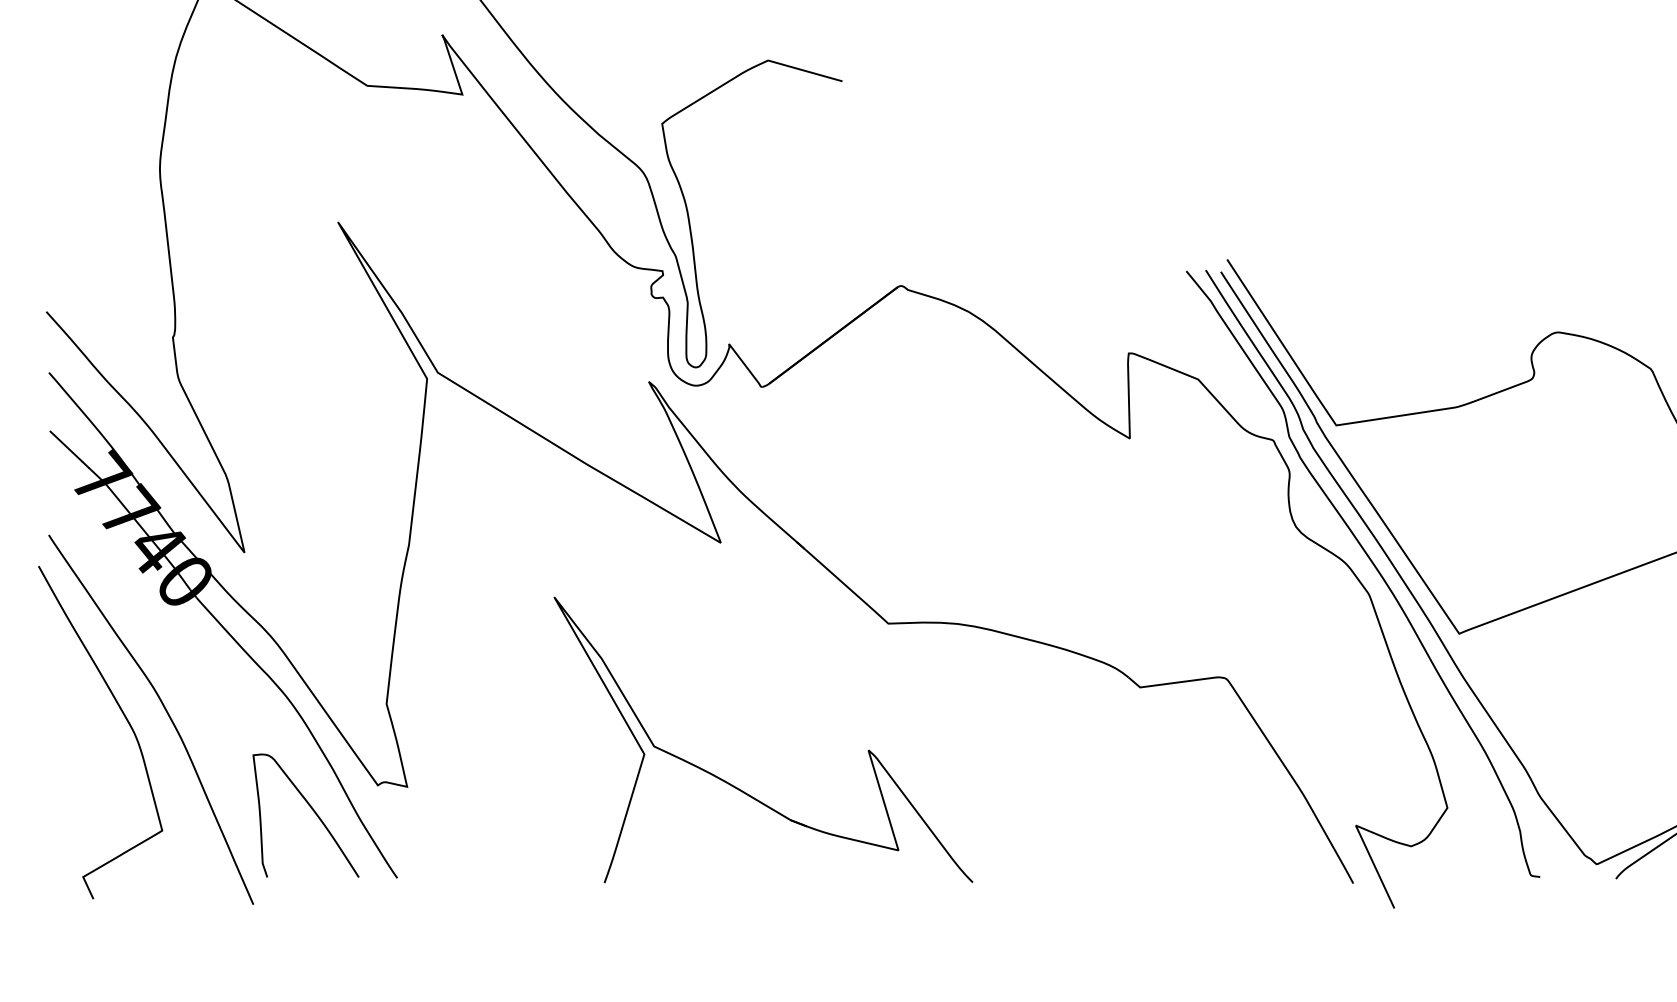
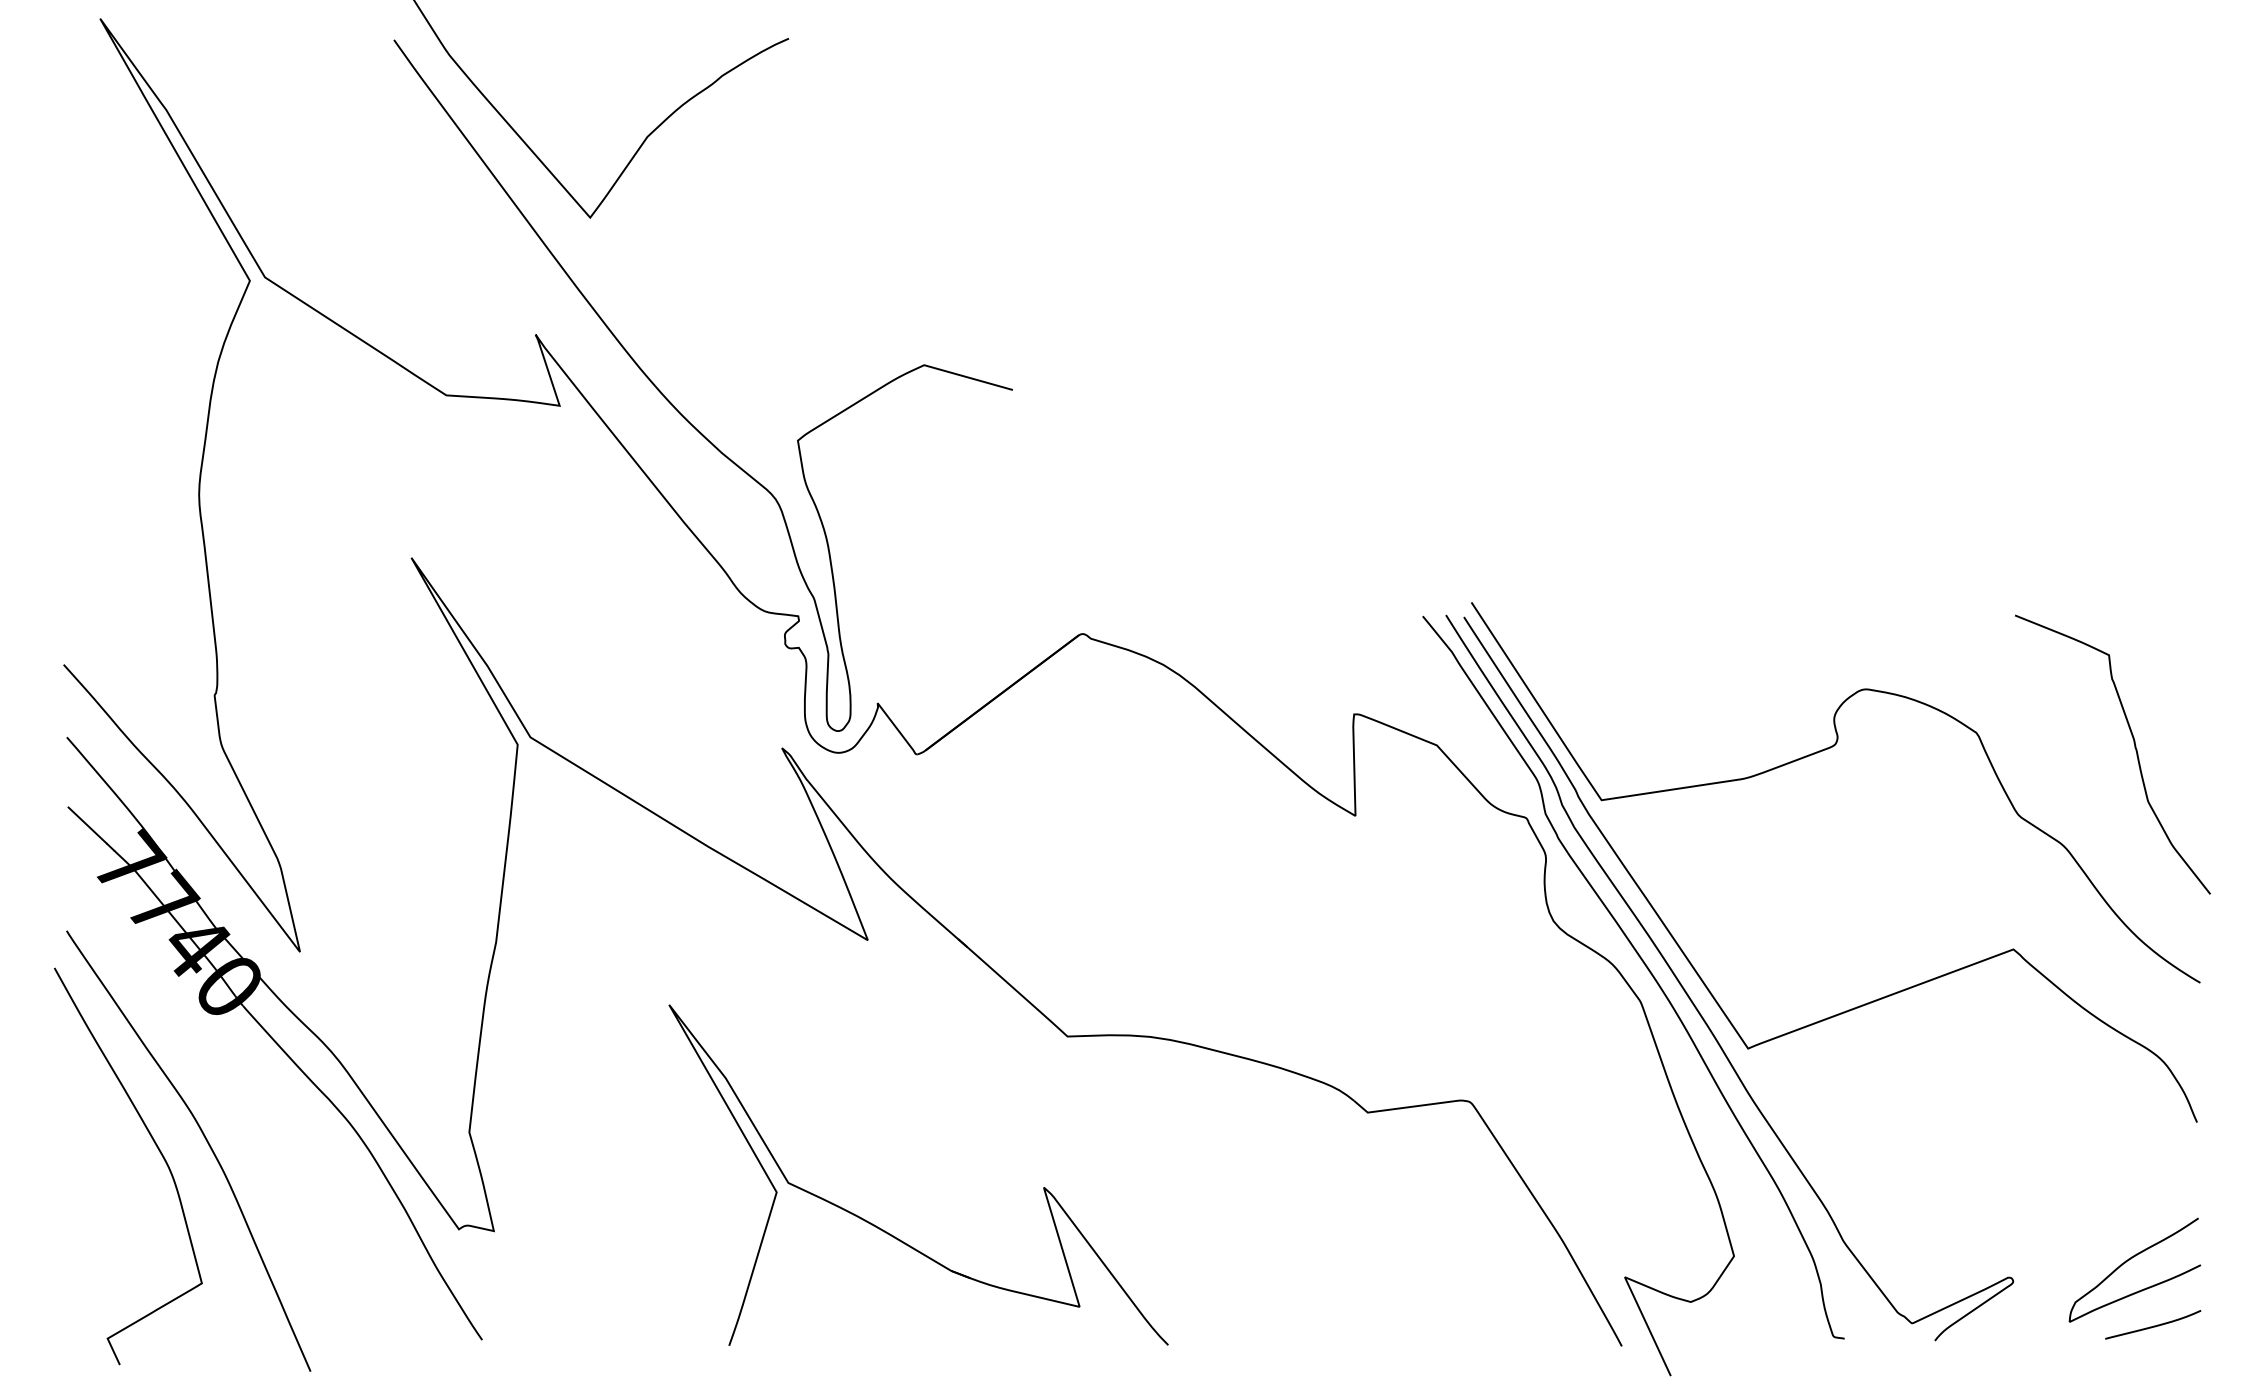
curve: (312, 809) -> (380, 1258), removed

